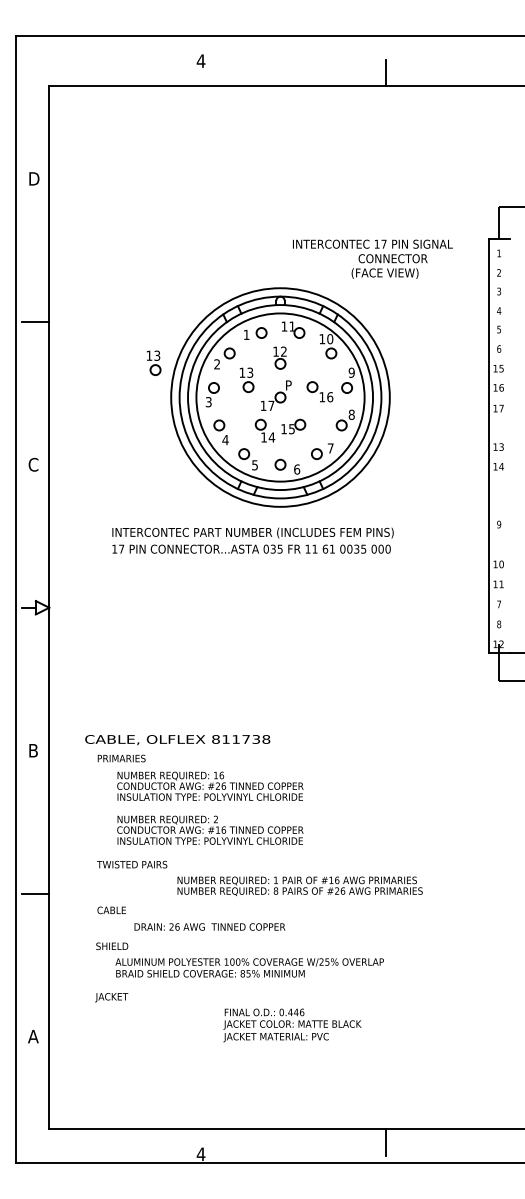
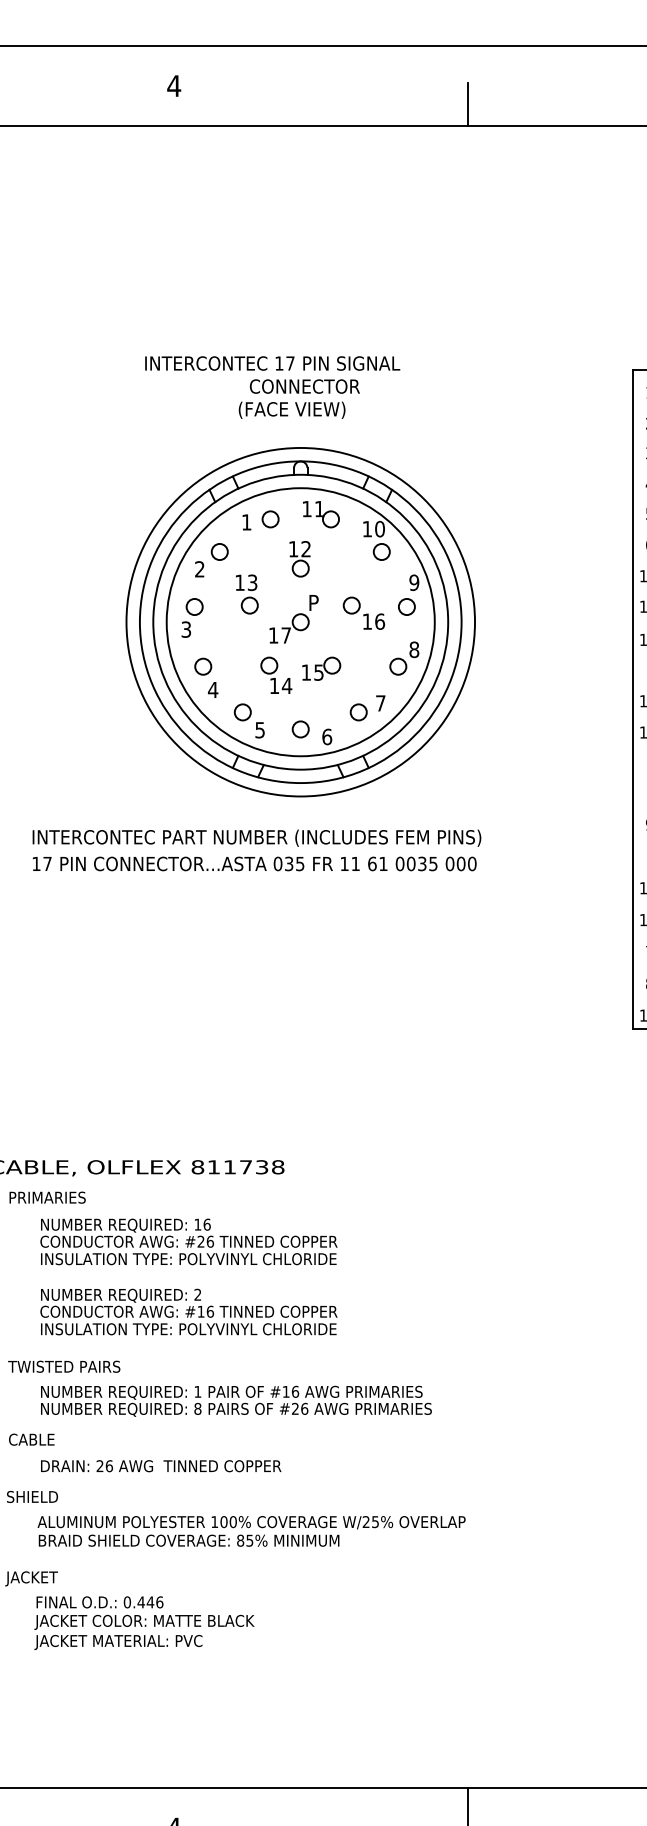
text: (372, 258) -> (272, 386), moved
part: (154, 362) -> (99, 566), removed
text: (299, 885) -> (235, 1400), moved
text: (209, 926) -> (160, 1465), moved
text: (292, 1025) -> (144, 1623), moved

